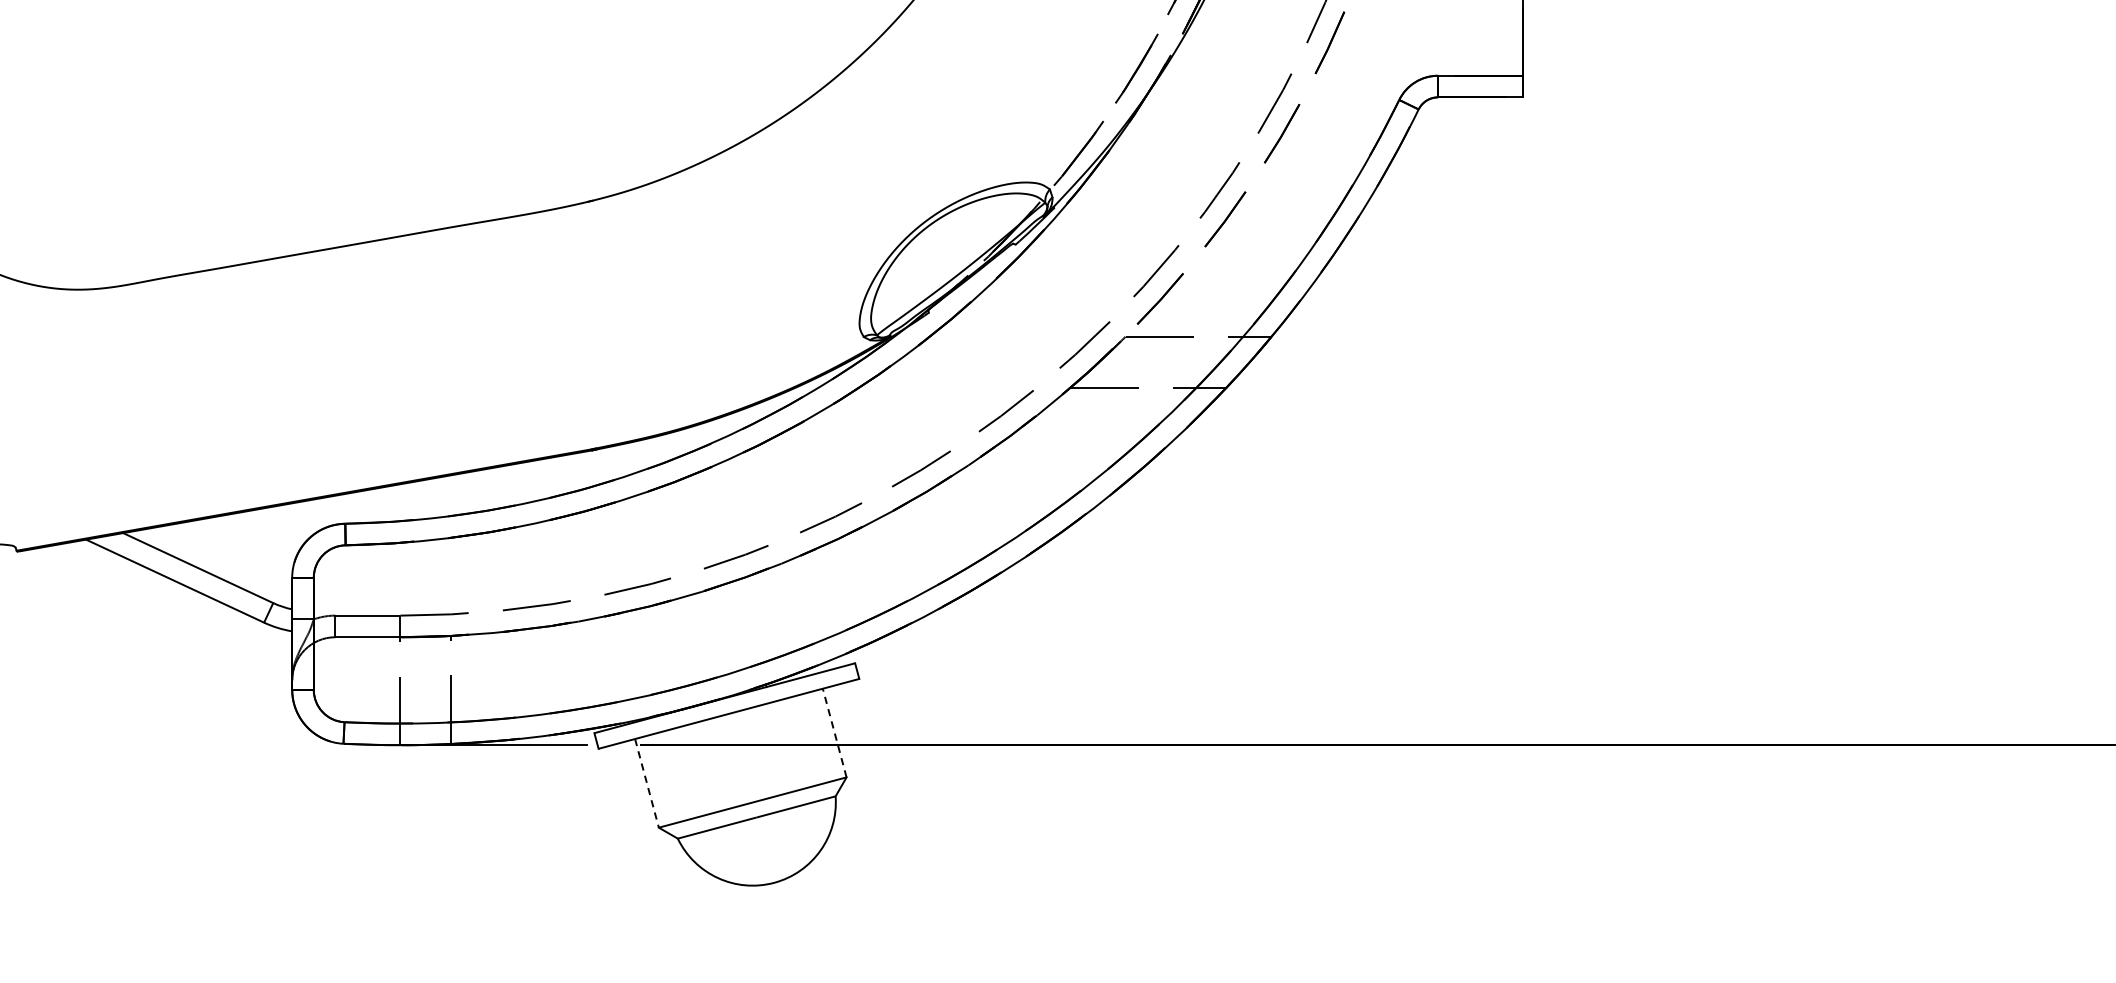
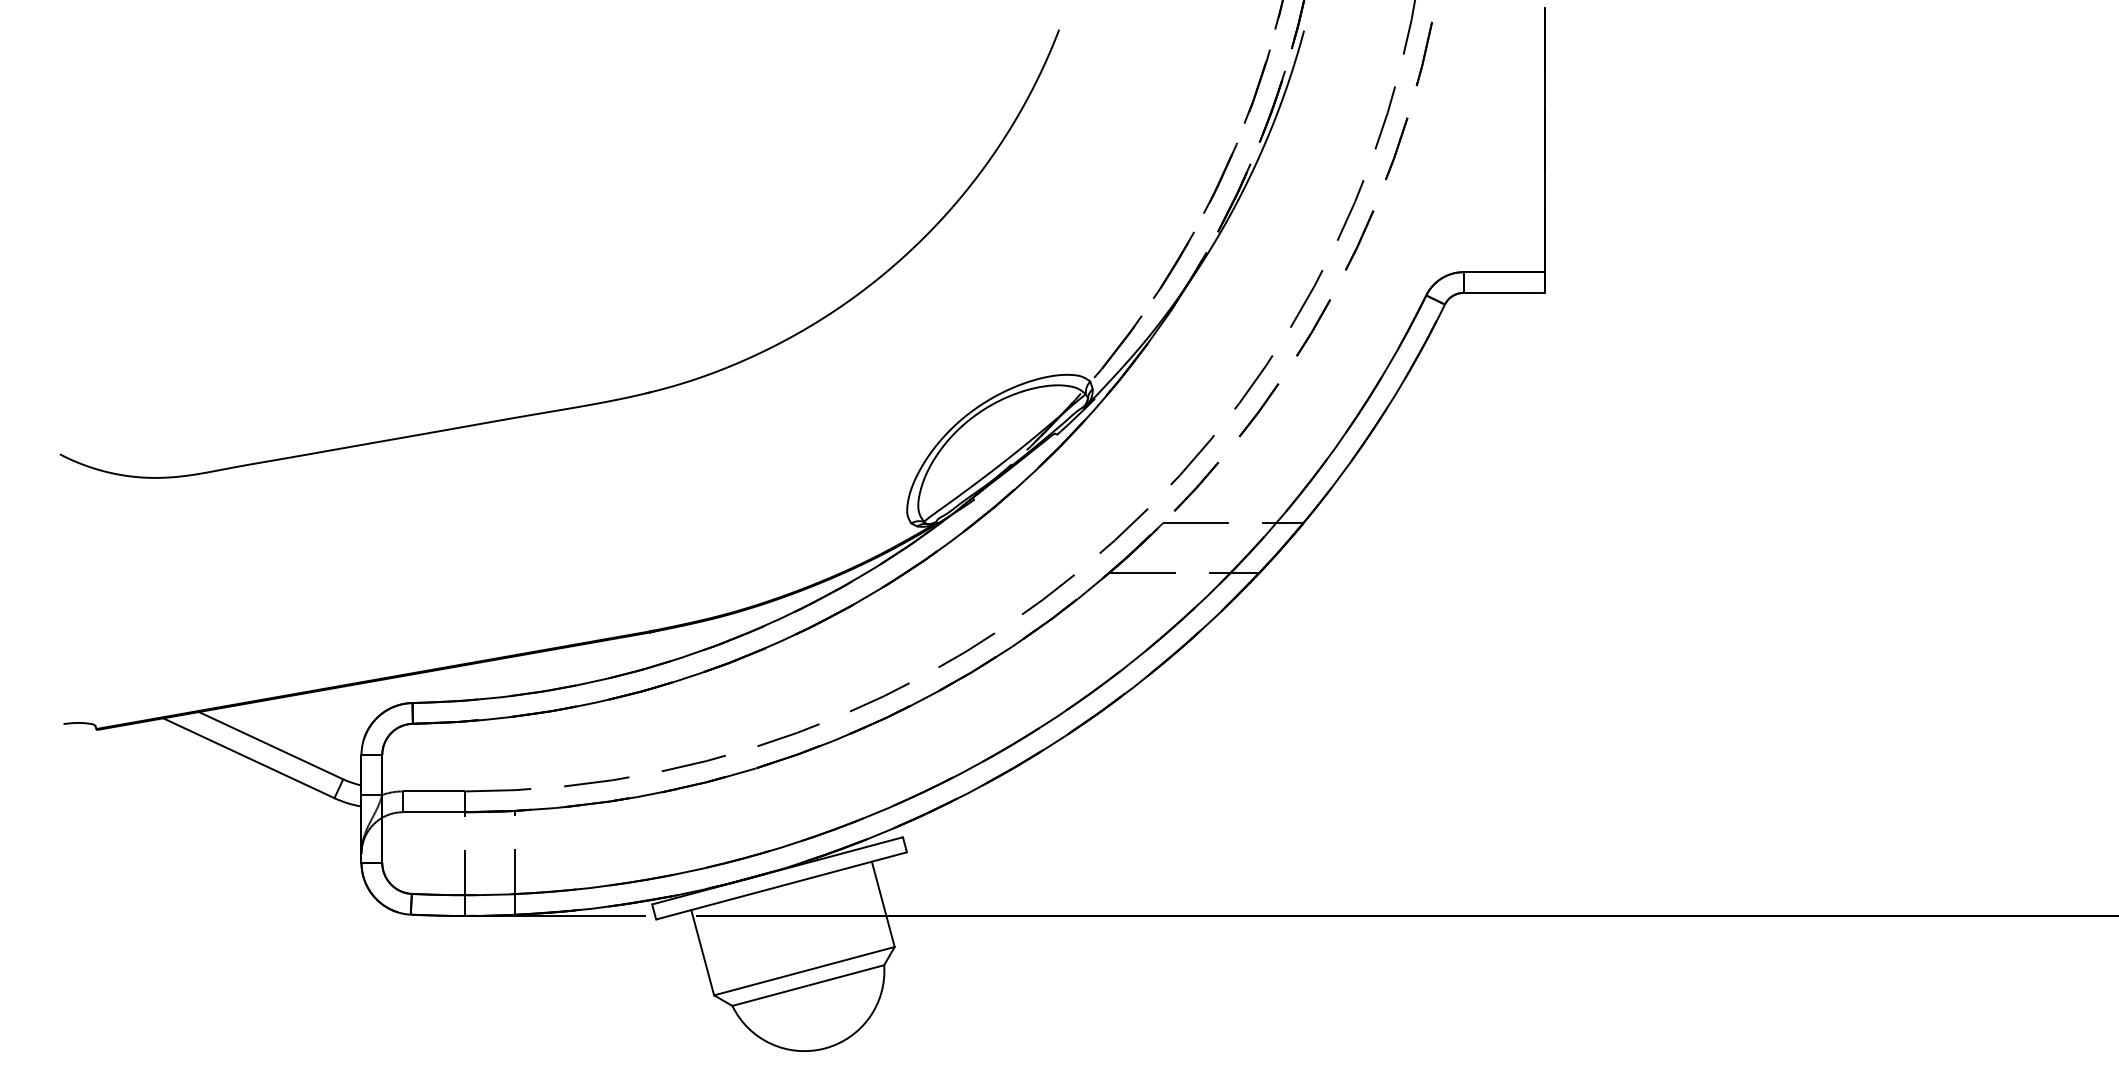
line: (834, 732) -> (883, 903), dashed -> solid
line: (646, 784) -> (702, 953), dashed -> solid

